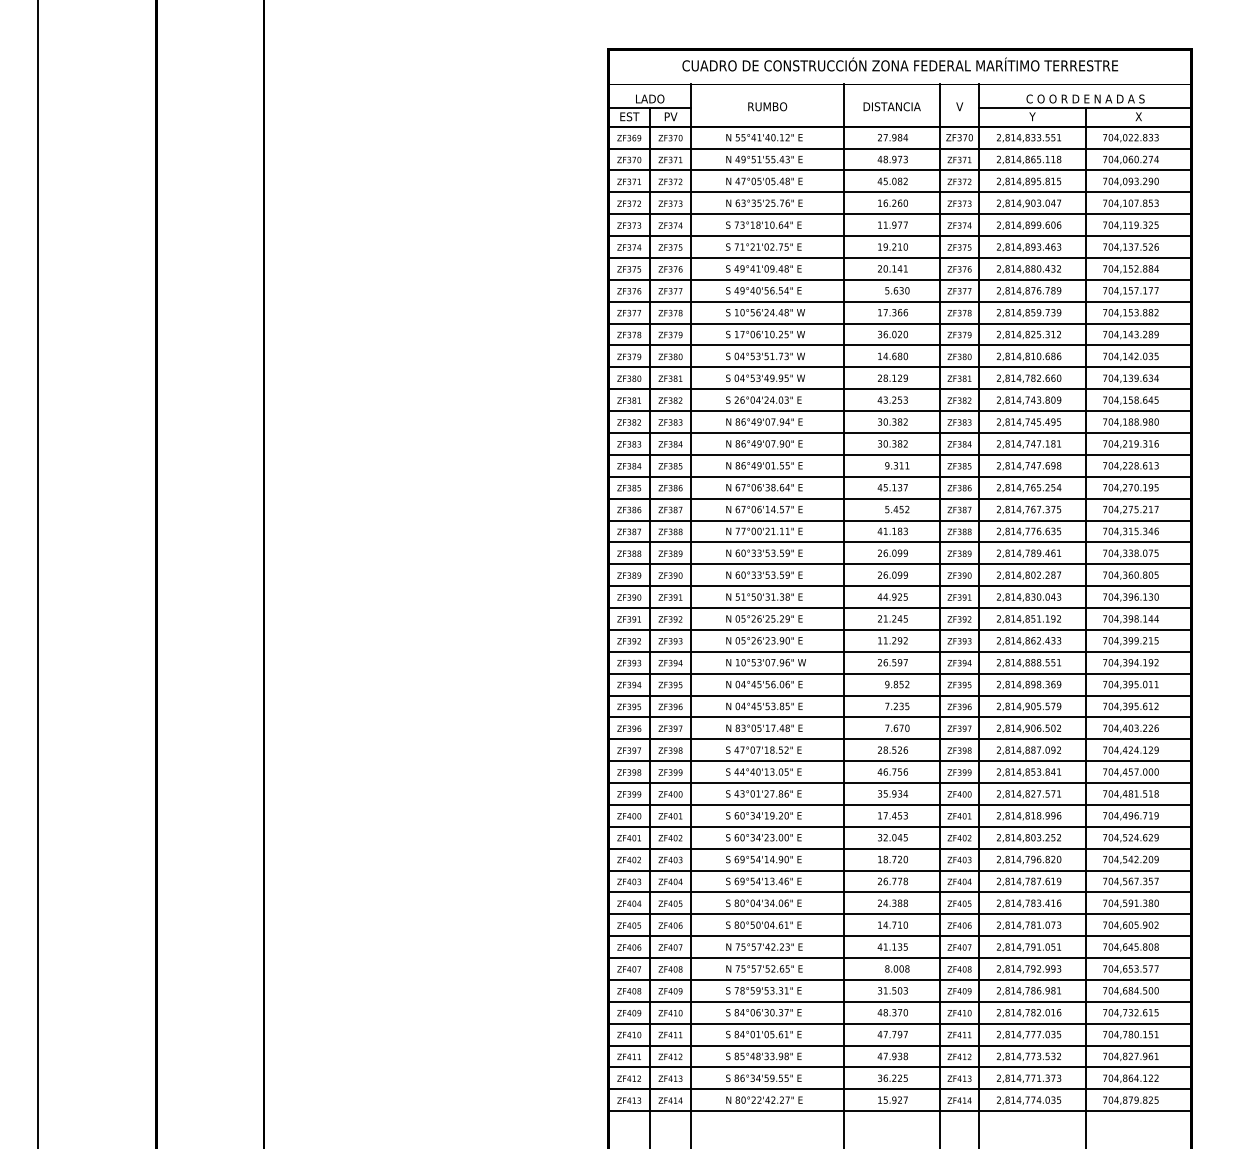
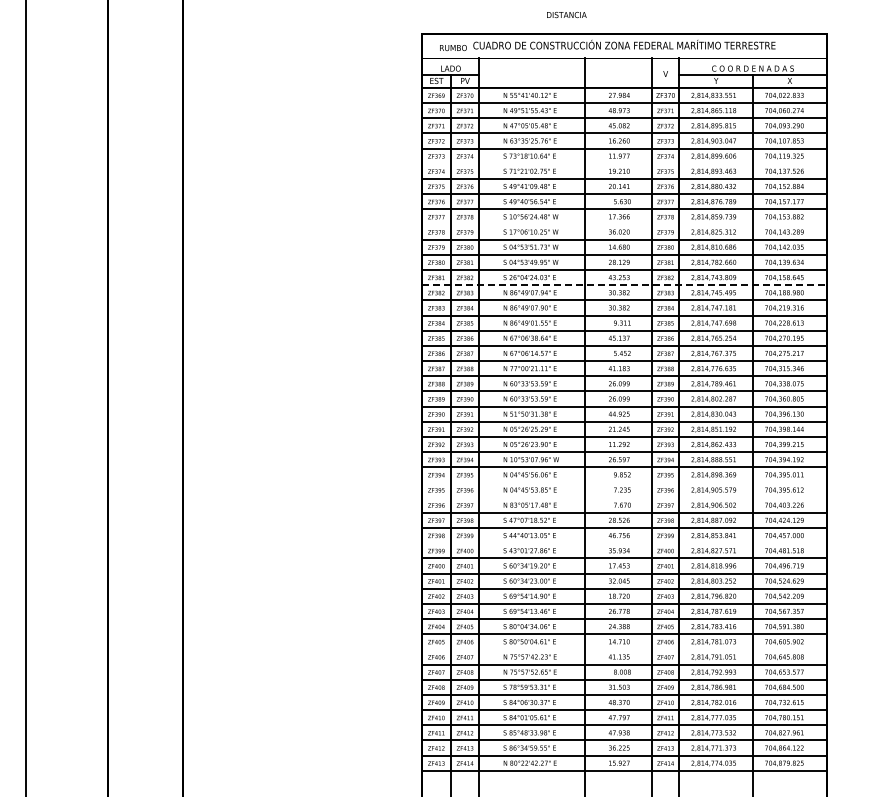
text: (767, 106) -> (453, 47), moved
text: (891, 107) -> (566, 15), moved
line: (900, 235) -> (624, 163), removed
line: (900, 323) -> (624, 224), removed
line: (900, 411) -> (624, 285), solid -> dashed
line: (900, 695) -> (624, 482), removed
line: (900, 717) -> (624, 497), removed
line: (900, 783) -> (624, 543), removed
line: (900, 936) -> (624, 649), removed

